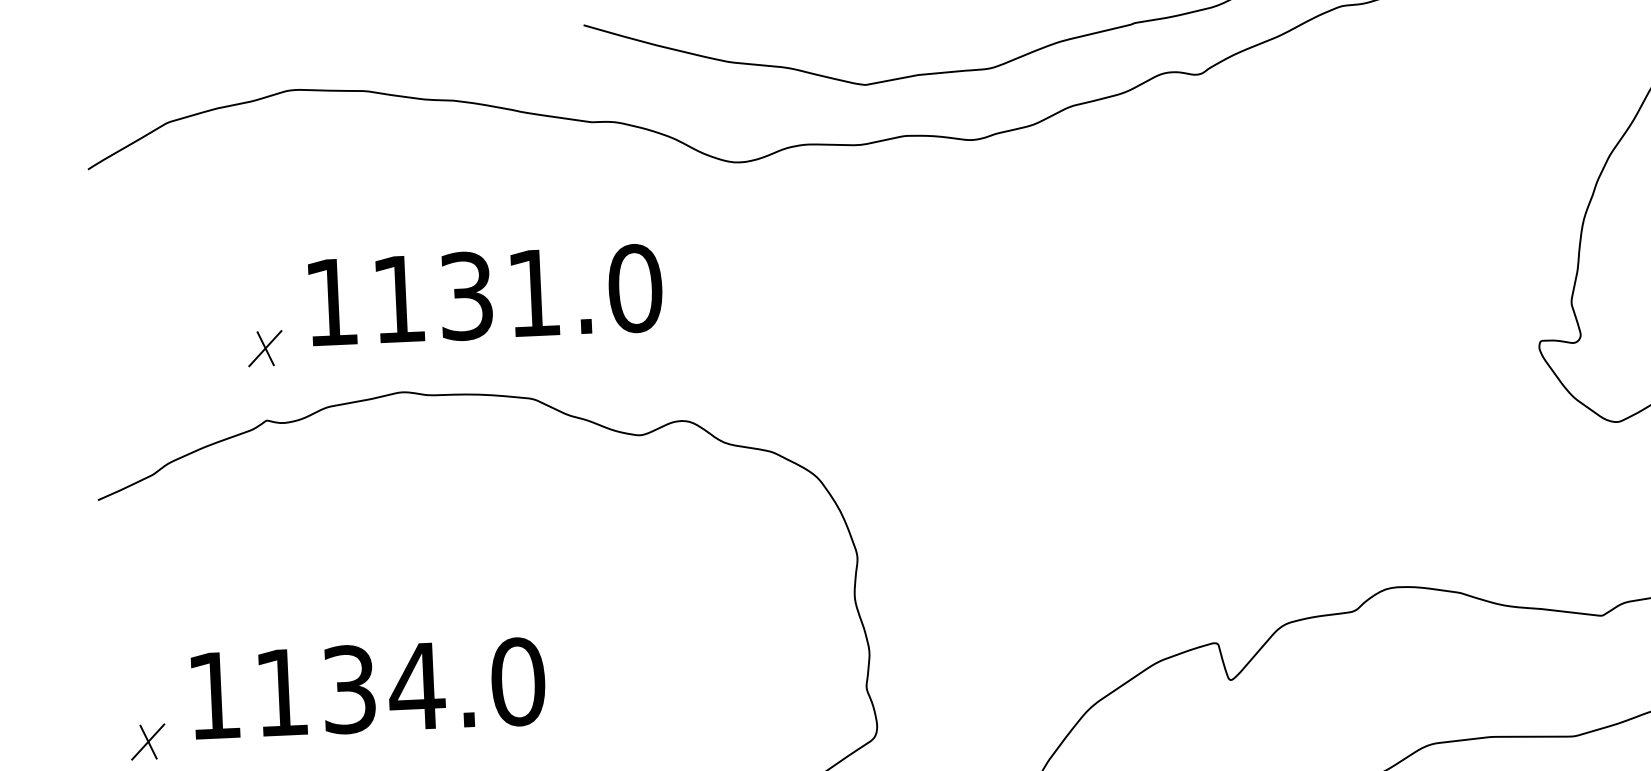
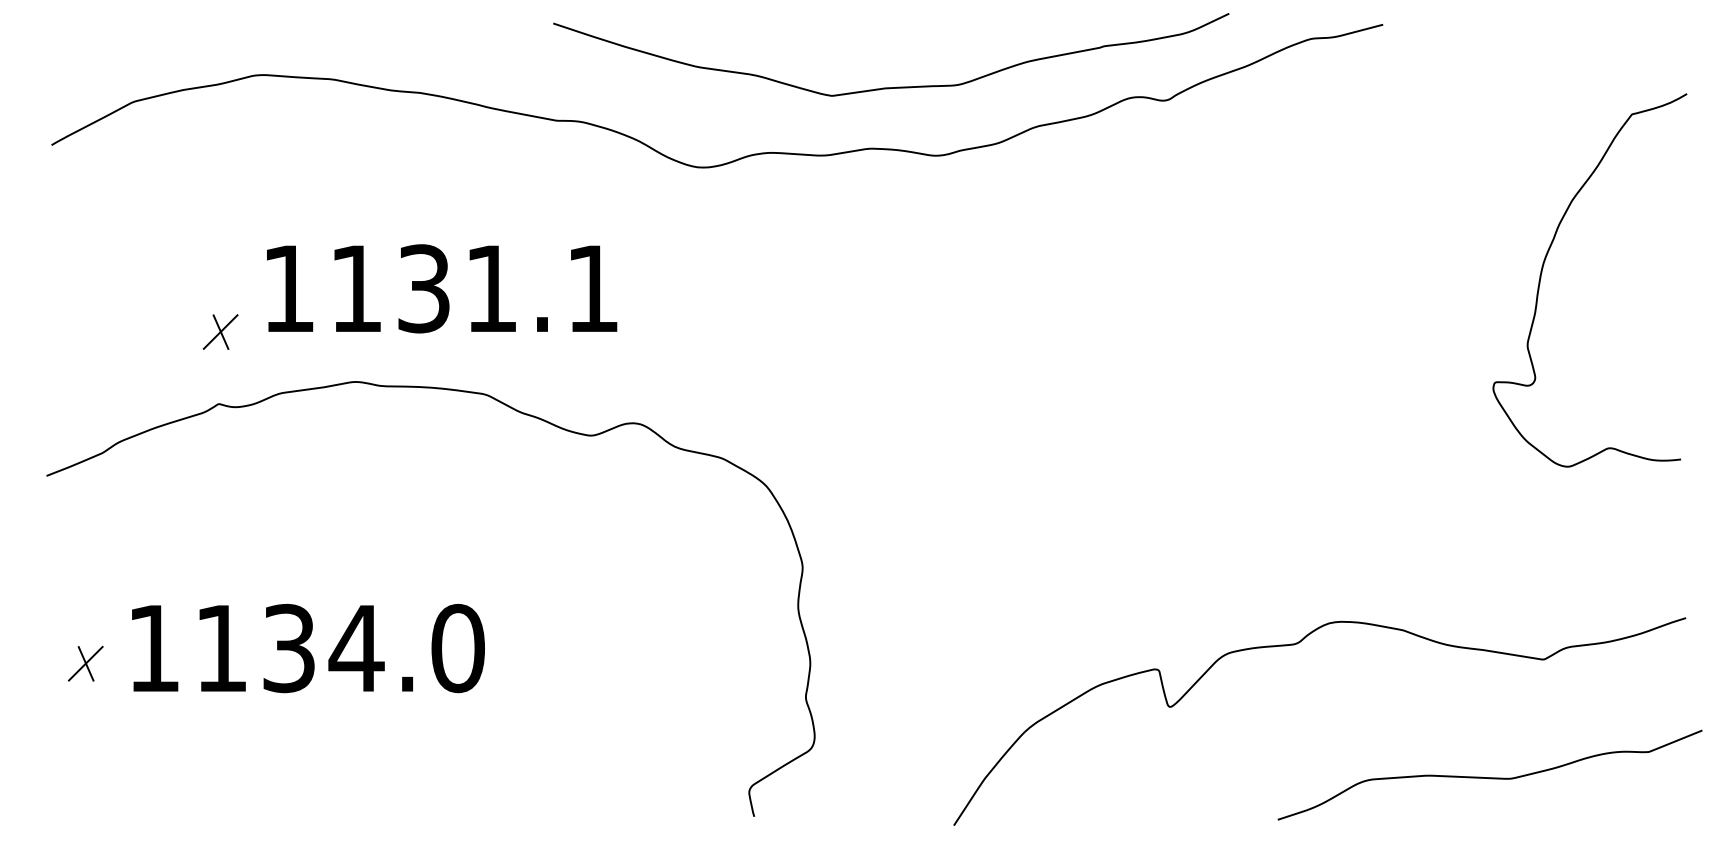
text: (634, 288) -> (592, 288), 1131.0 -> 1131.1
text: (368, 688) -> (308, 648), moved
part: (147, 741) -> (85, 663), moved

